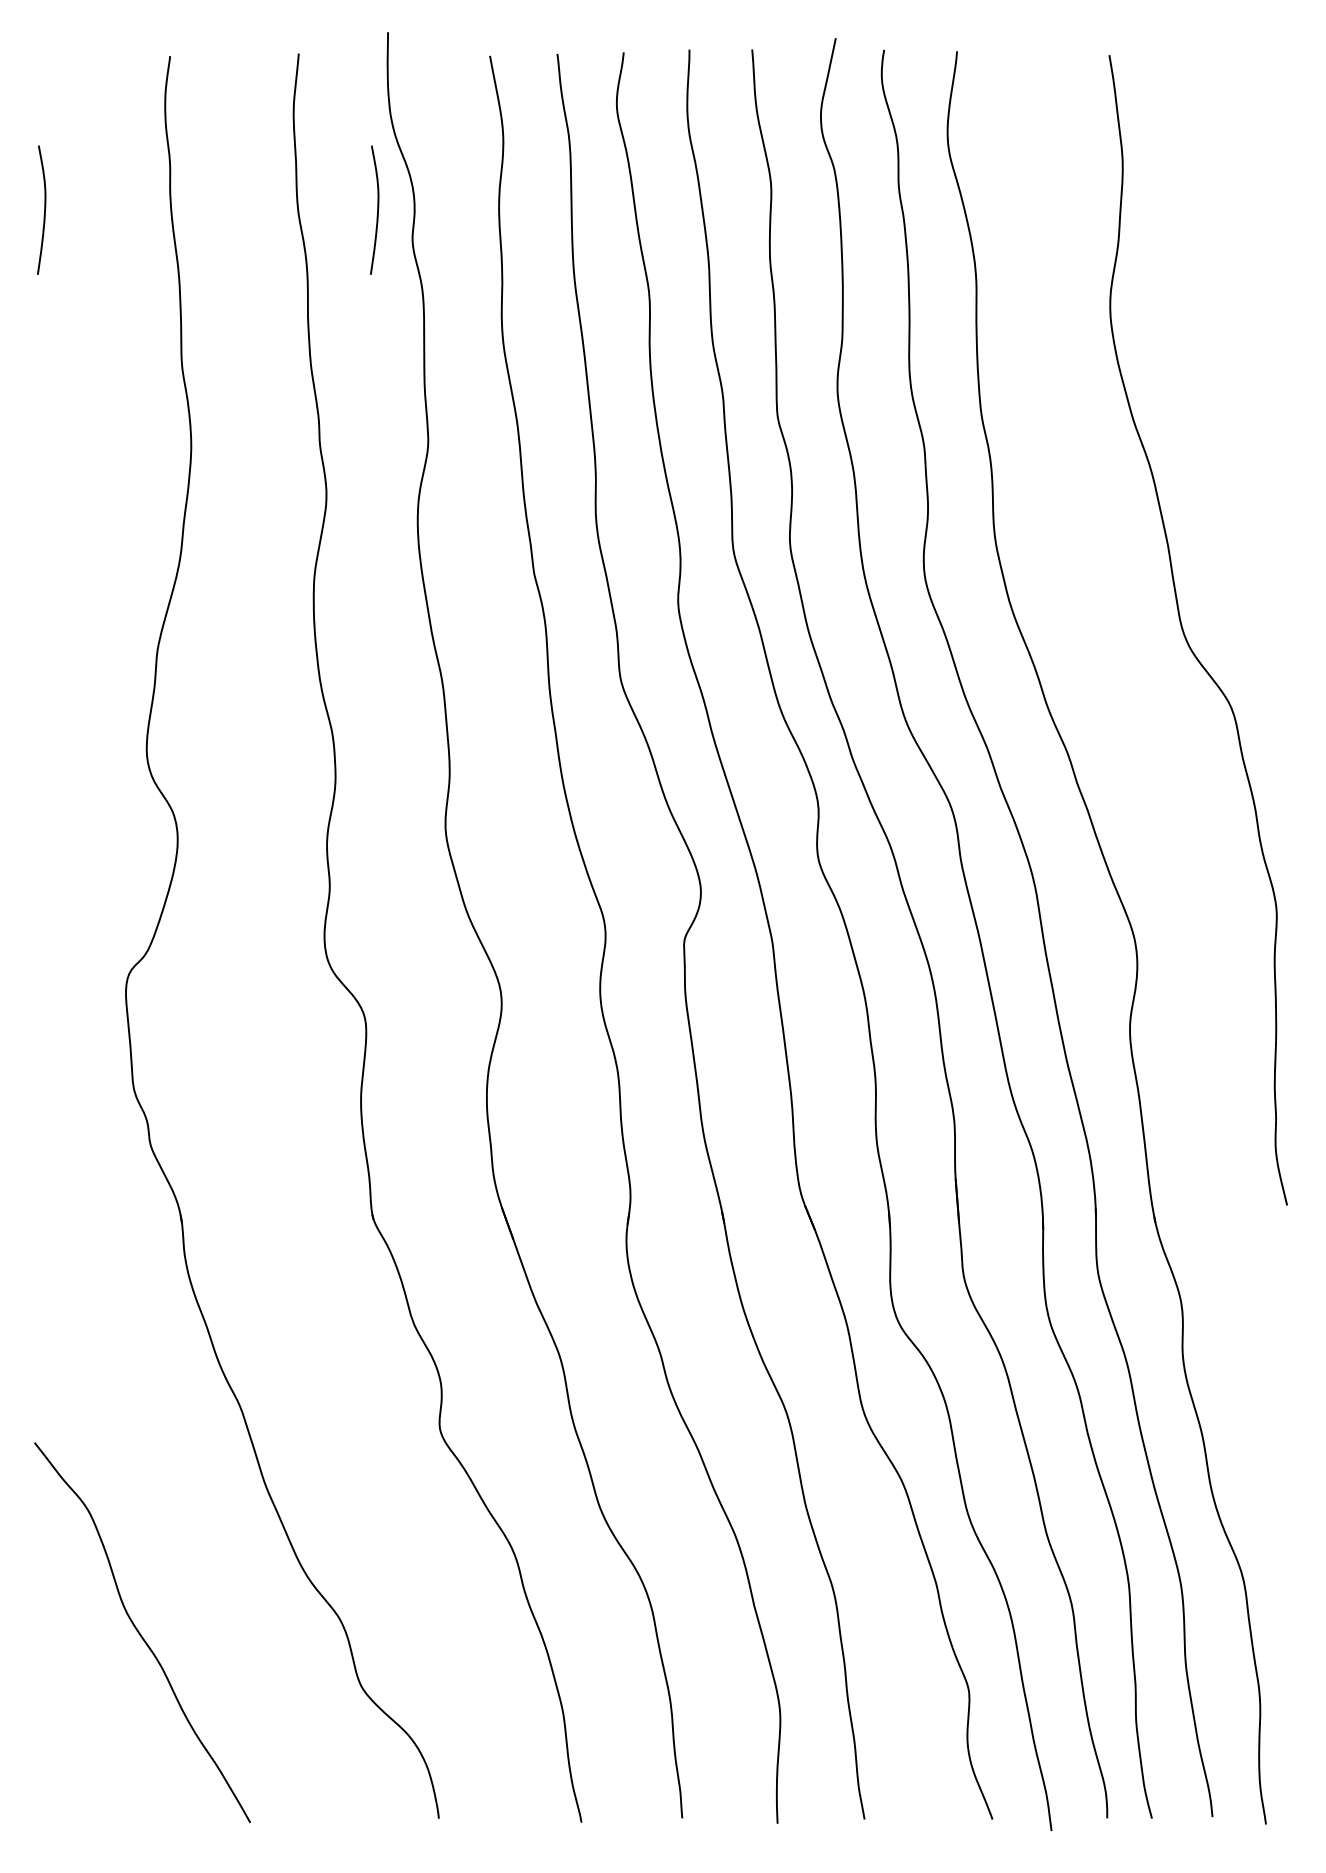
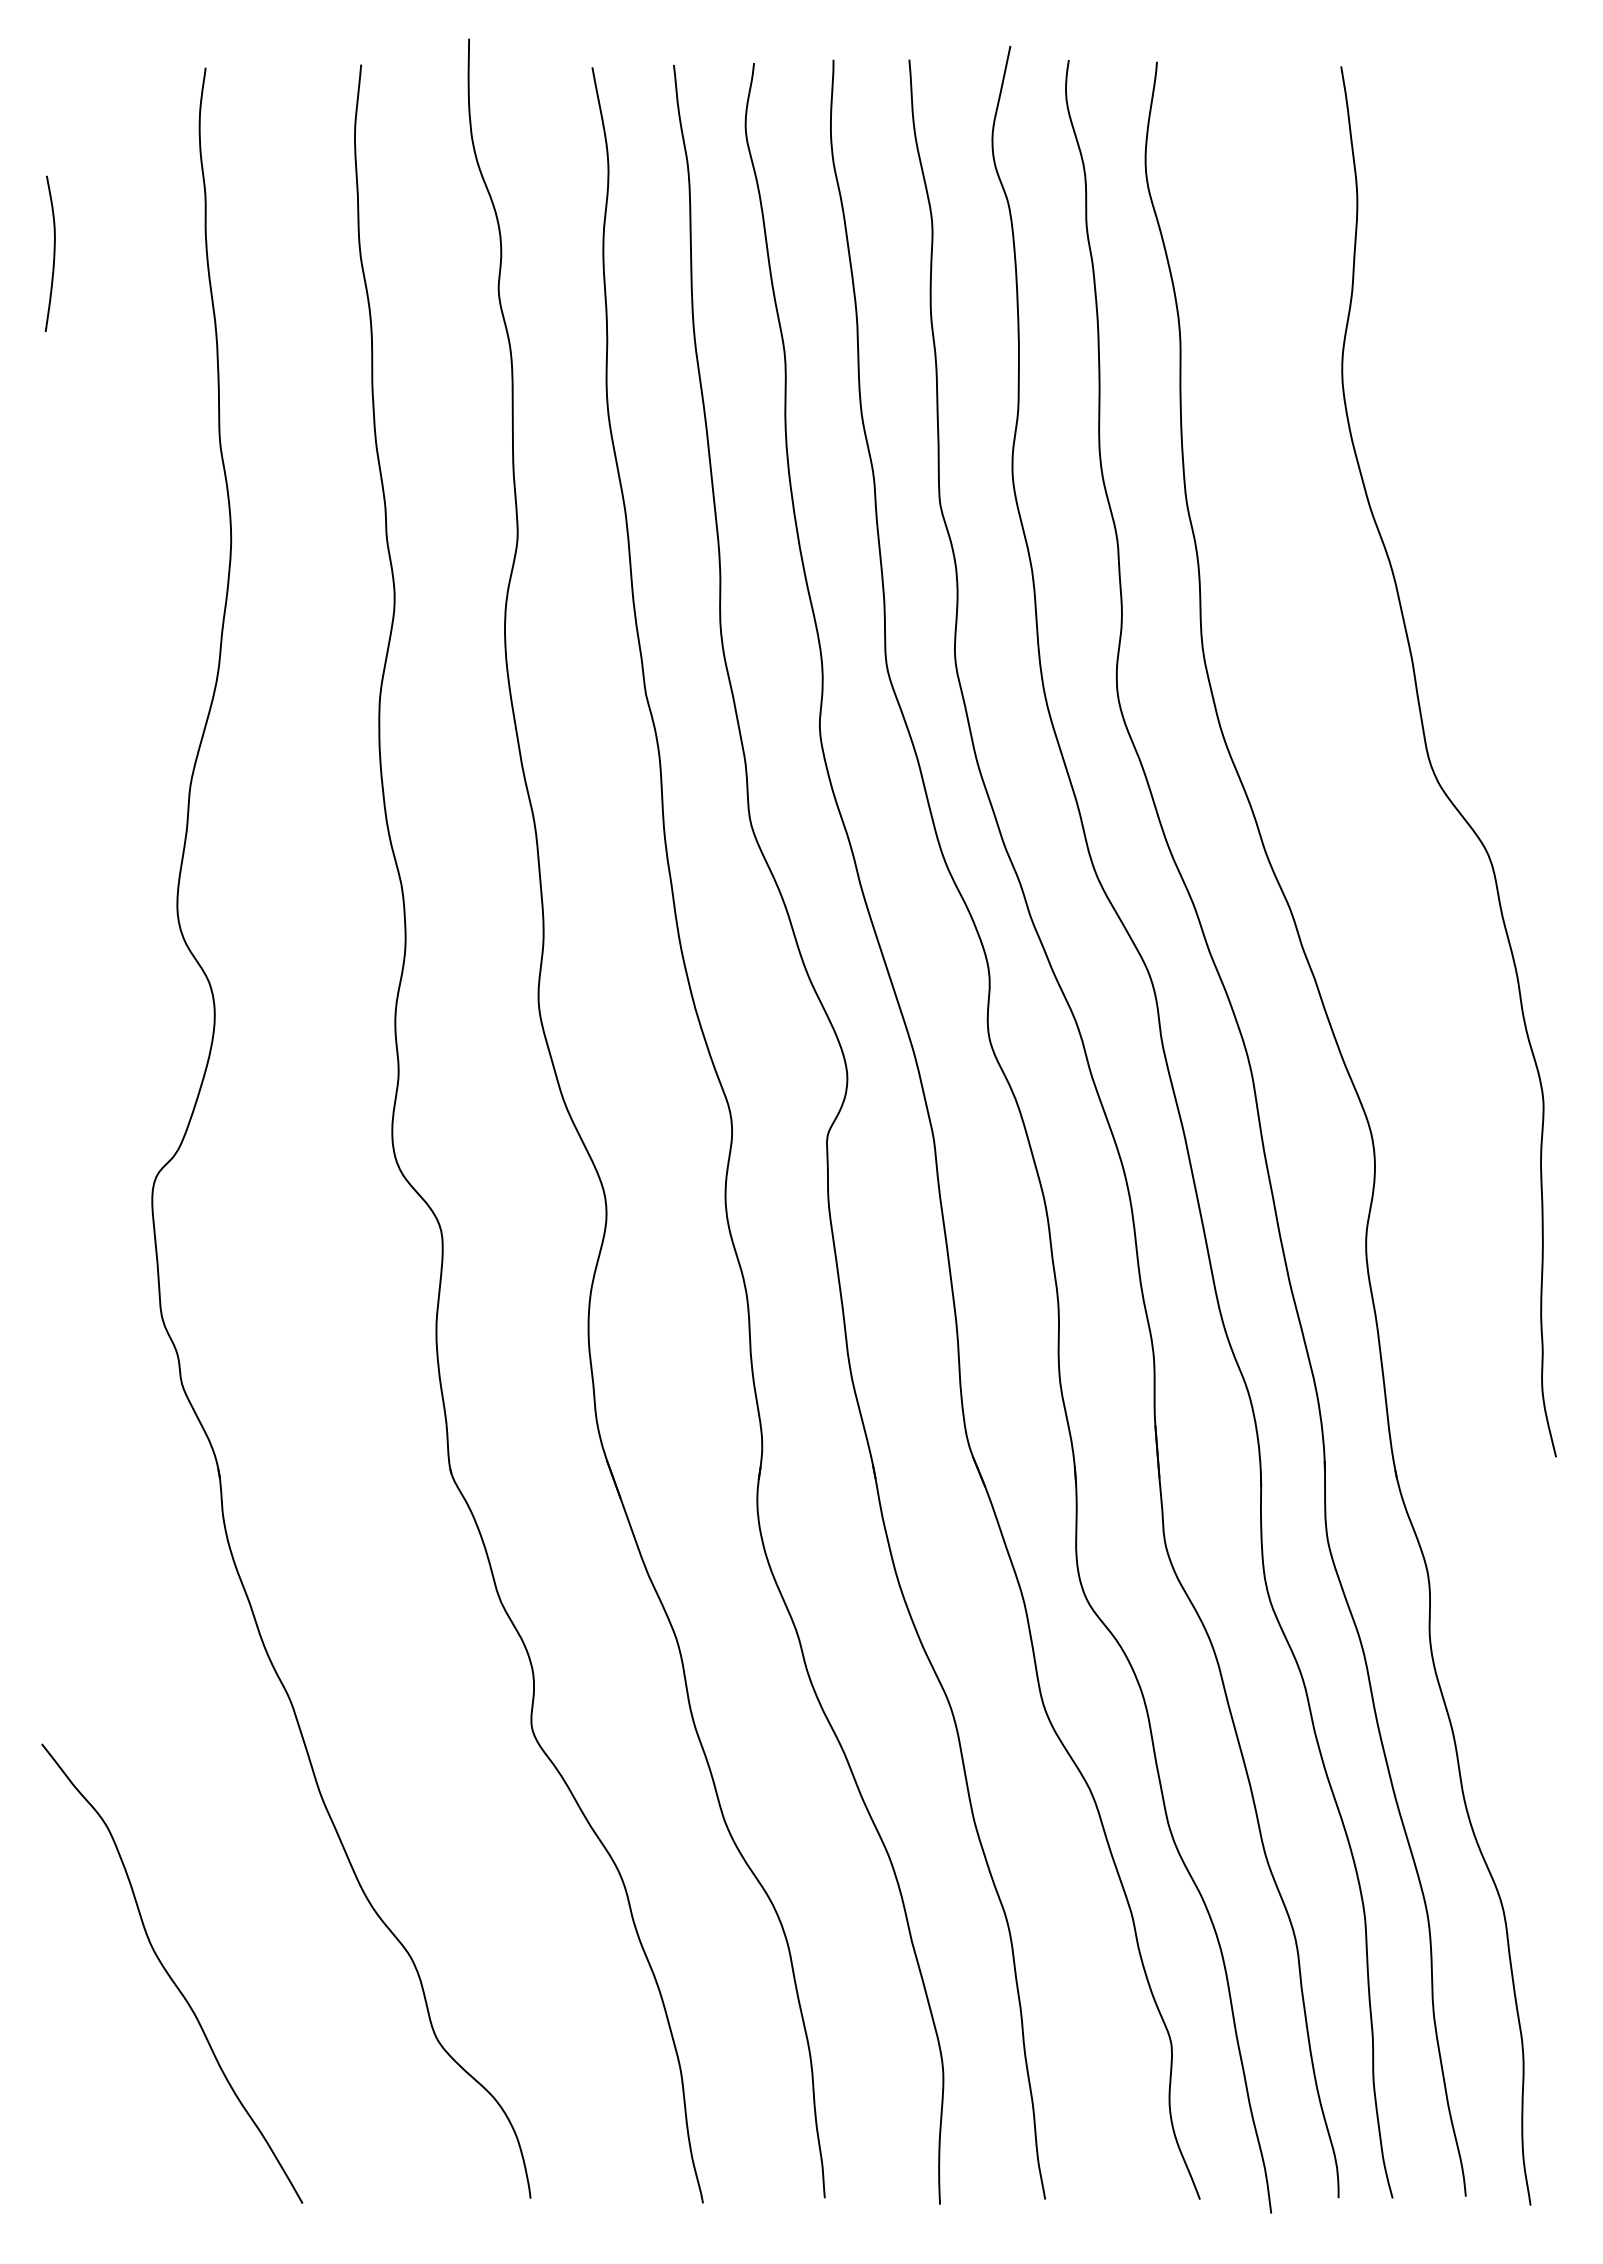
curve: (377, 209) -> (456, 253), removed

